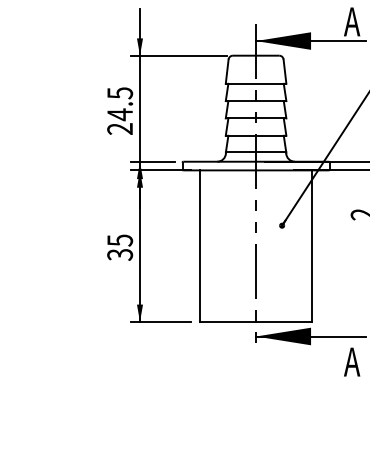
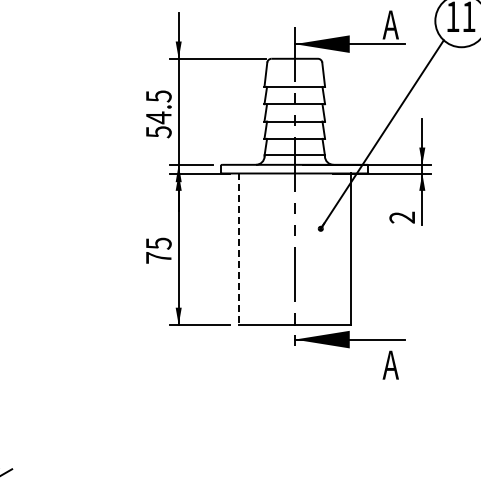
text: (119, 129) -> (158, 132), 24.5 -> 54.5
line: (199, 246) -> (238, 249), solid -> dashed
text: (119, 255) -> (158, 258), 35 -> 75

